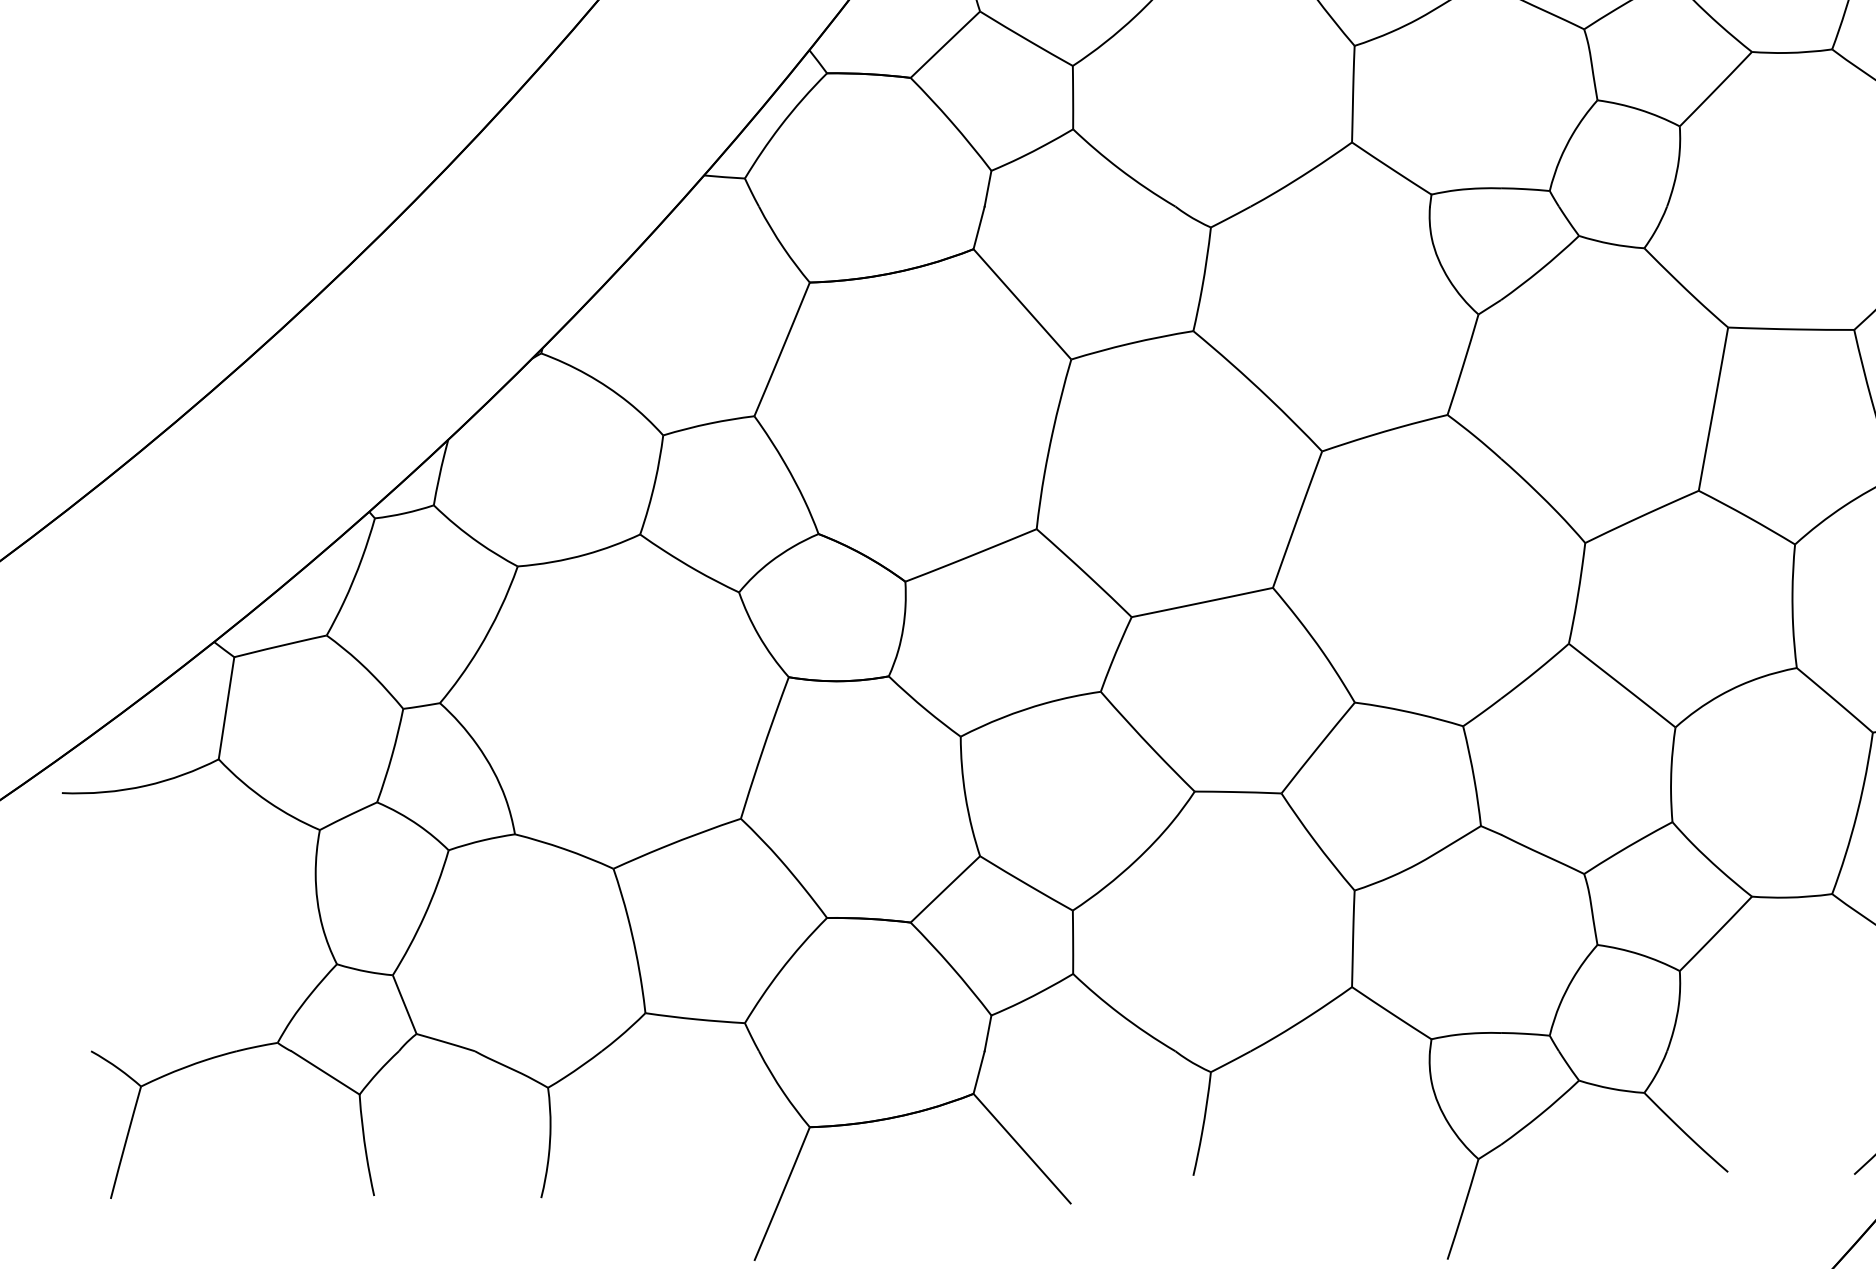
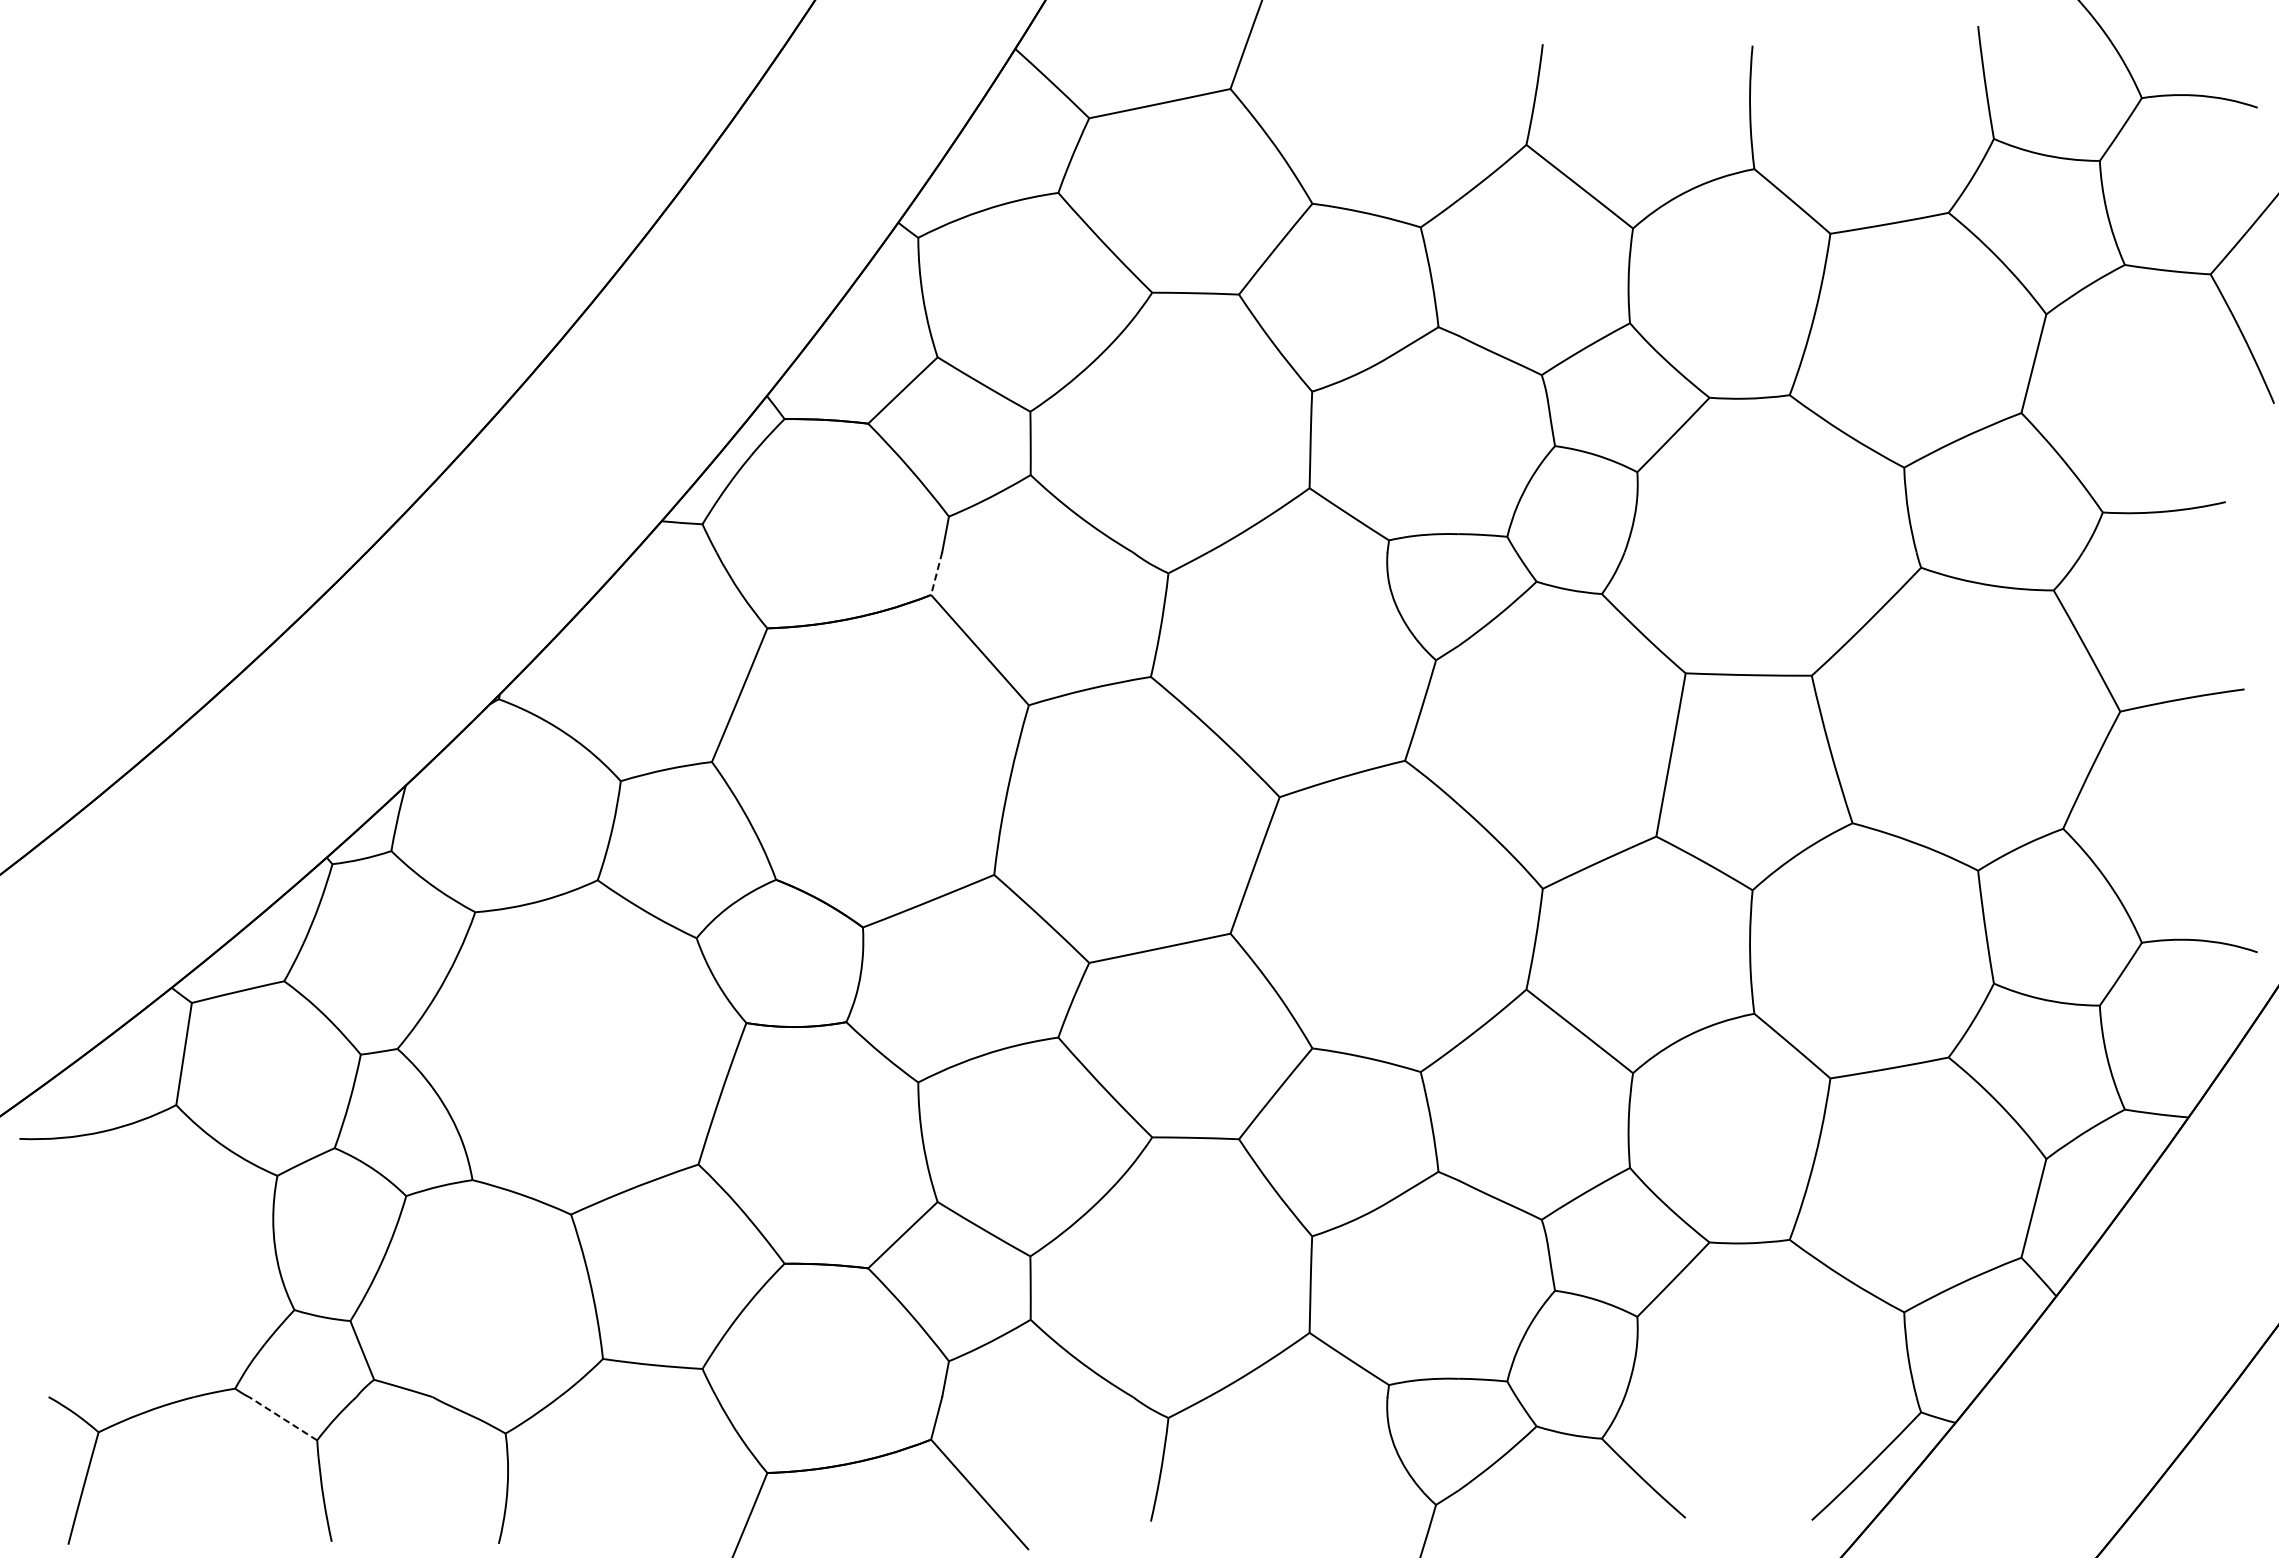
line: (978, 227) -> (936, 573), solid -> dashed
line: (324, 1072) -> (282, 1418), solid -> dashed

